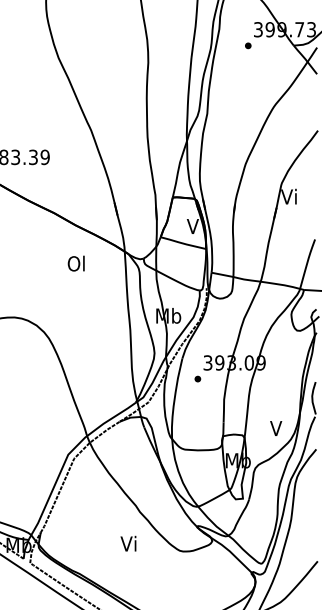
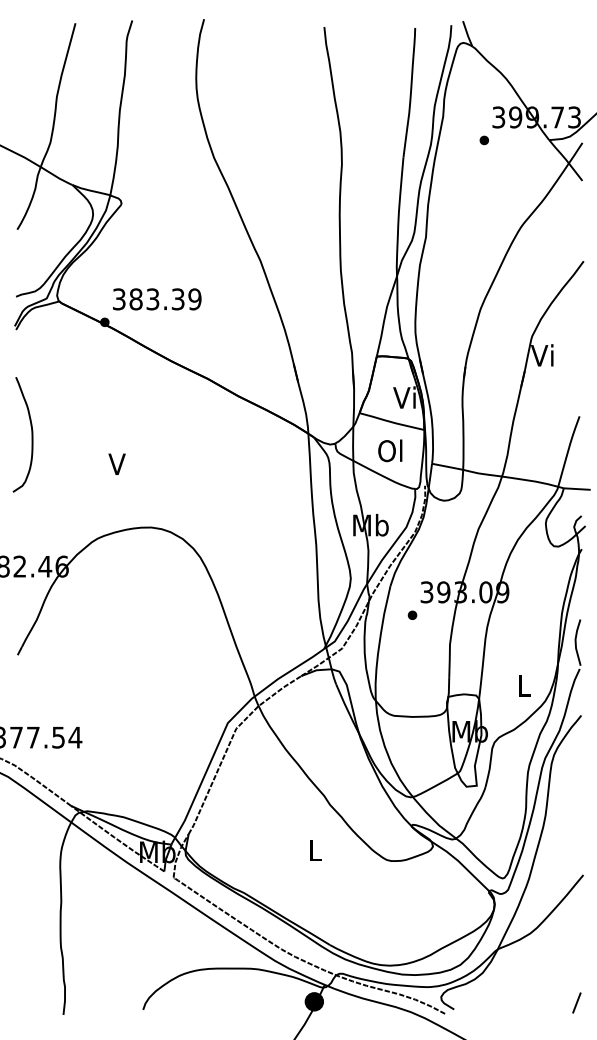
text: (192, 226) -> (404, 397), V -> Vi
text: (76, 263) -> (390, 450), moved
text: (275, 428) -> (523, 685), V -> L
text: (128, 543) -> (313, 849), Vi -> L

